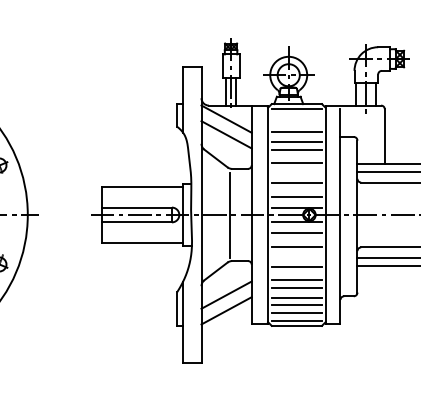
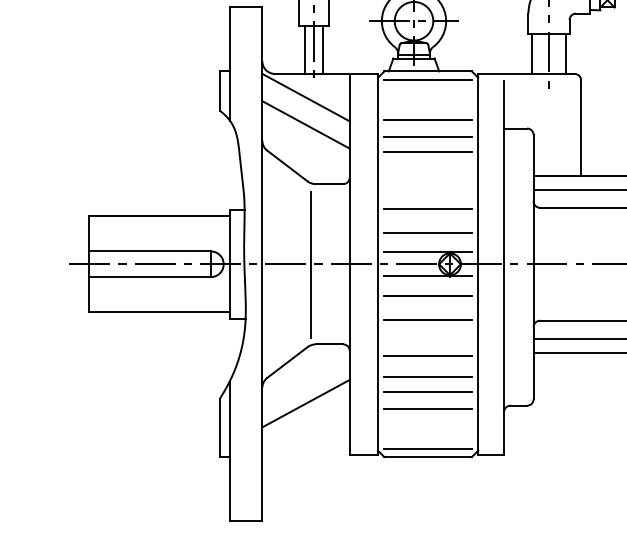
line: (296, 162) -> (427, 172), removed
line: (296, 305) -> (427, 421), removed
line: (226, 310) -> (305, 430), removed
line: (296, 312) -> (427, 433), removed

